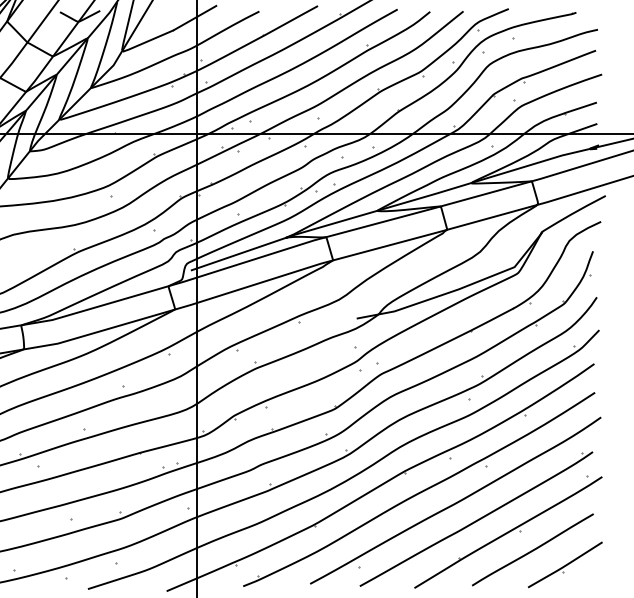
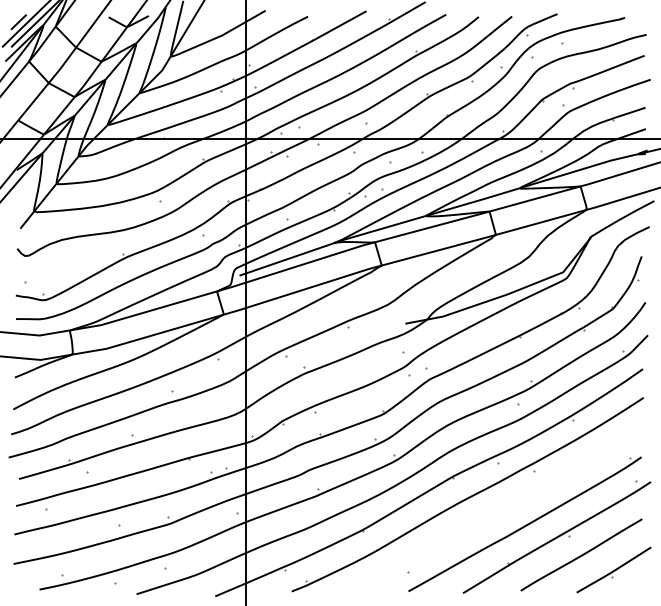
curve: (455, 502) -> (504, 507), removed

